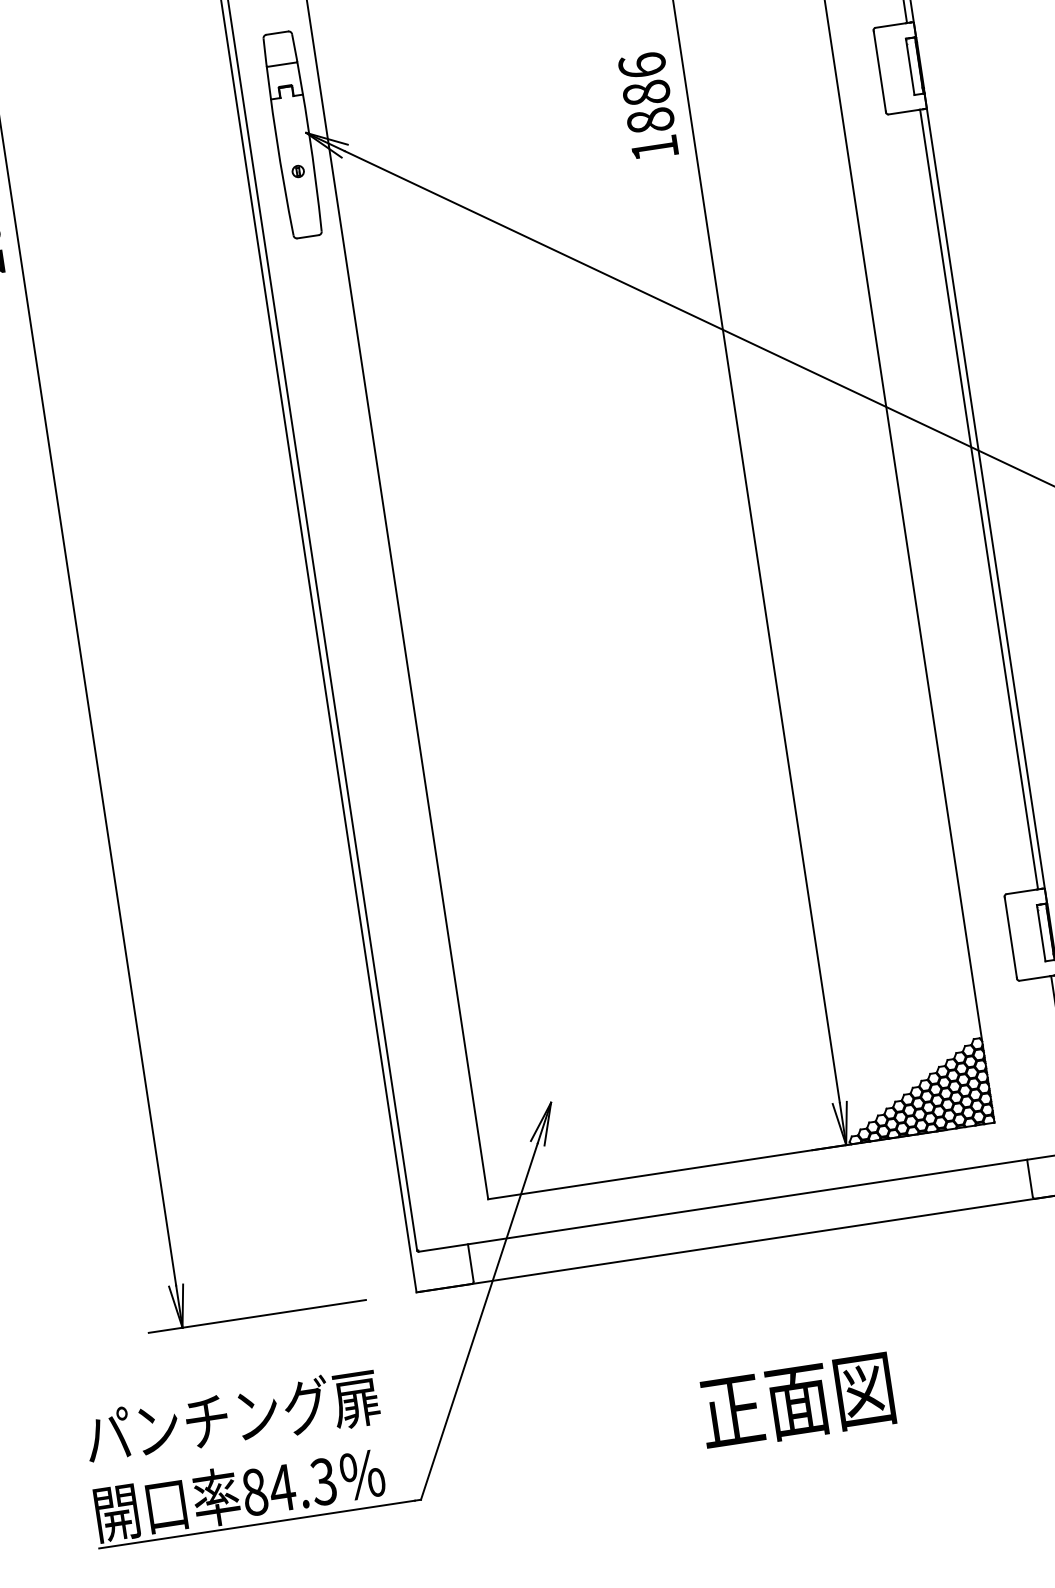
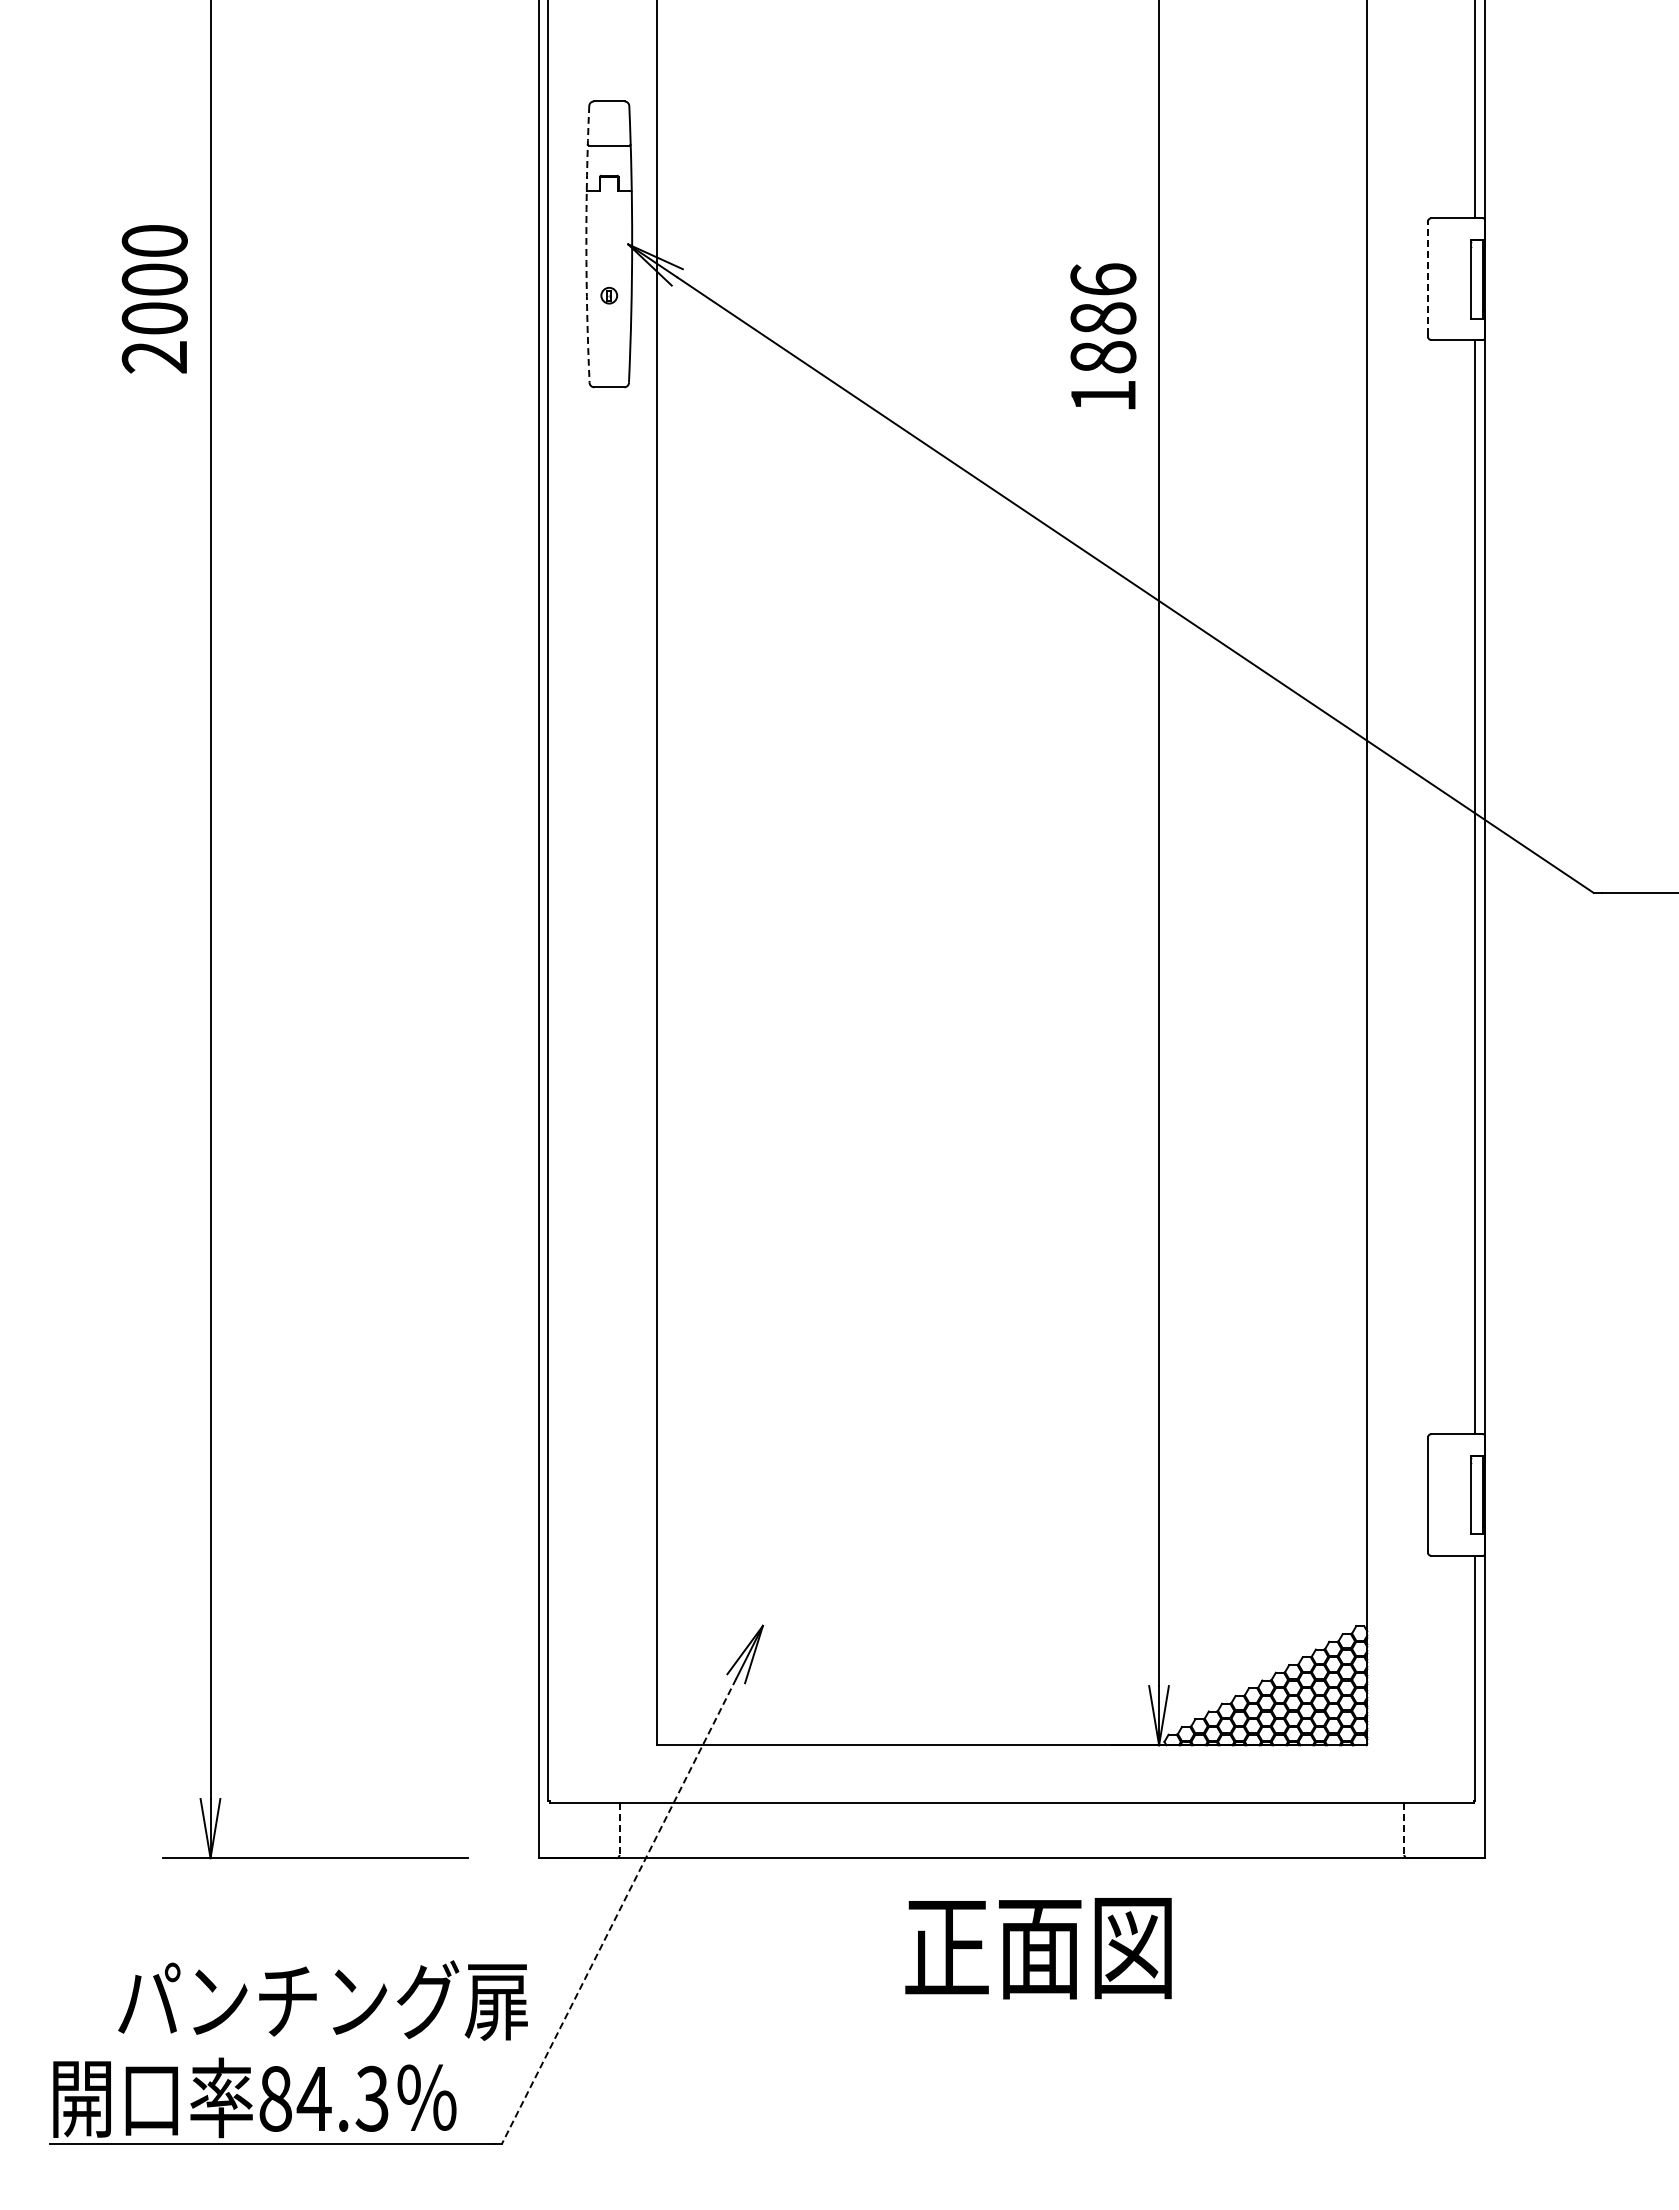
line: (880, 70) -> (1428, 278), solid -> dashed
text: (648, 106) -> (1103, 336), moved
arc: (276, 137) -> (586, 244), solid -> dashed
line: (1030, 1178) -> (1404, 1829), solid -> dashed
line: (470, 1263) -> (619, 1829), solid -> dashed
line: (478, 1321) -> (618, 1911), solid -> dashed
text: (797, 1401) -> (1038, 1948), moved
text: (231, 1417) -> (322, 2000), moved

